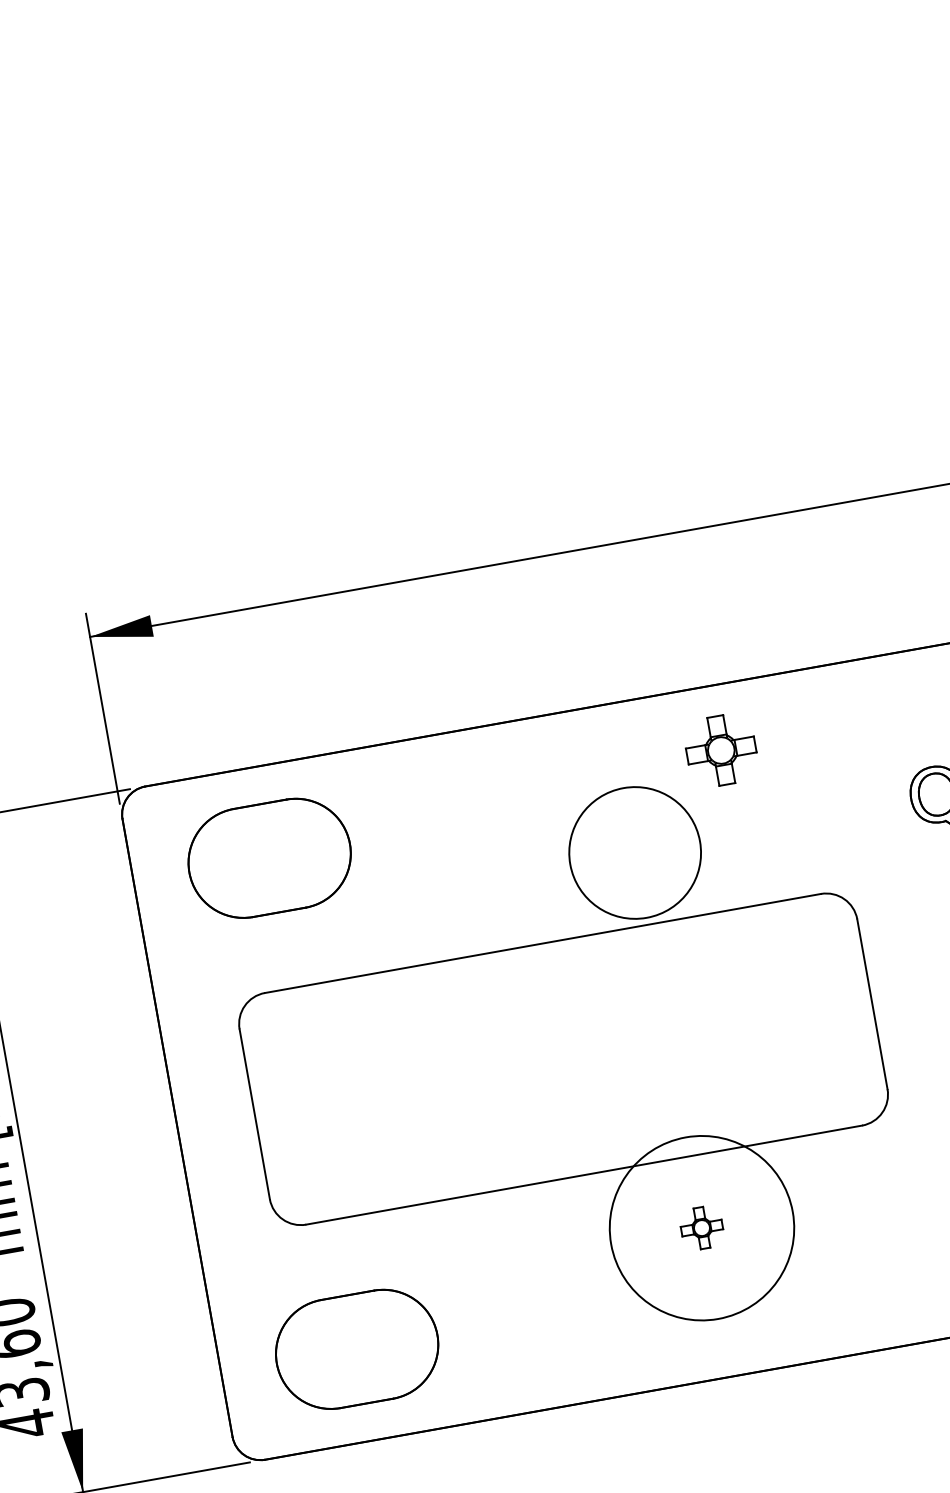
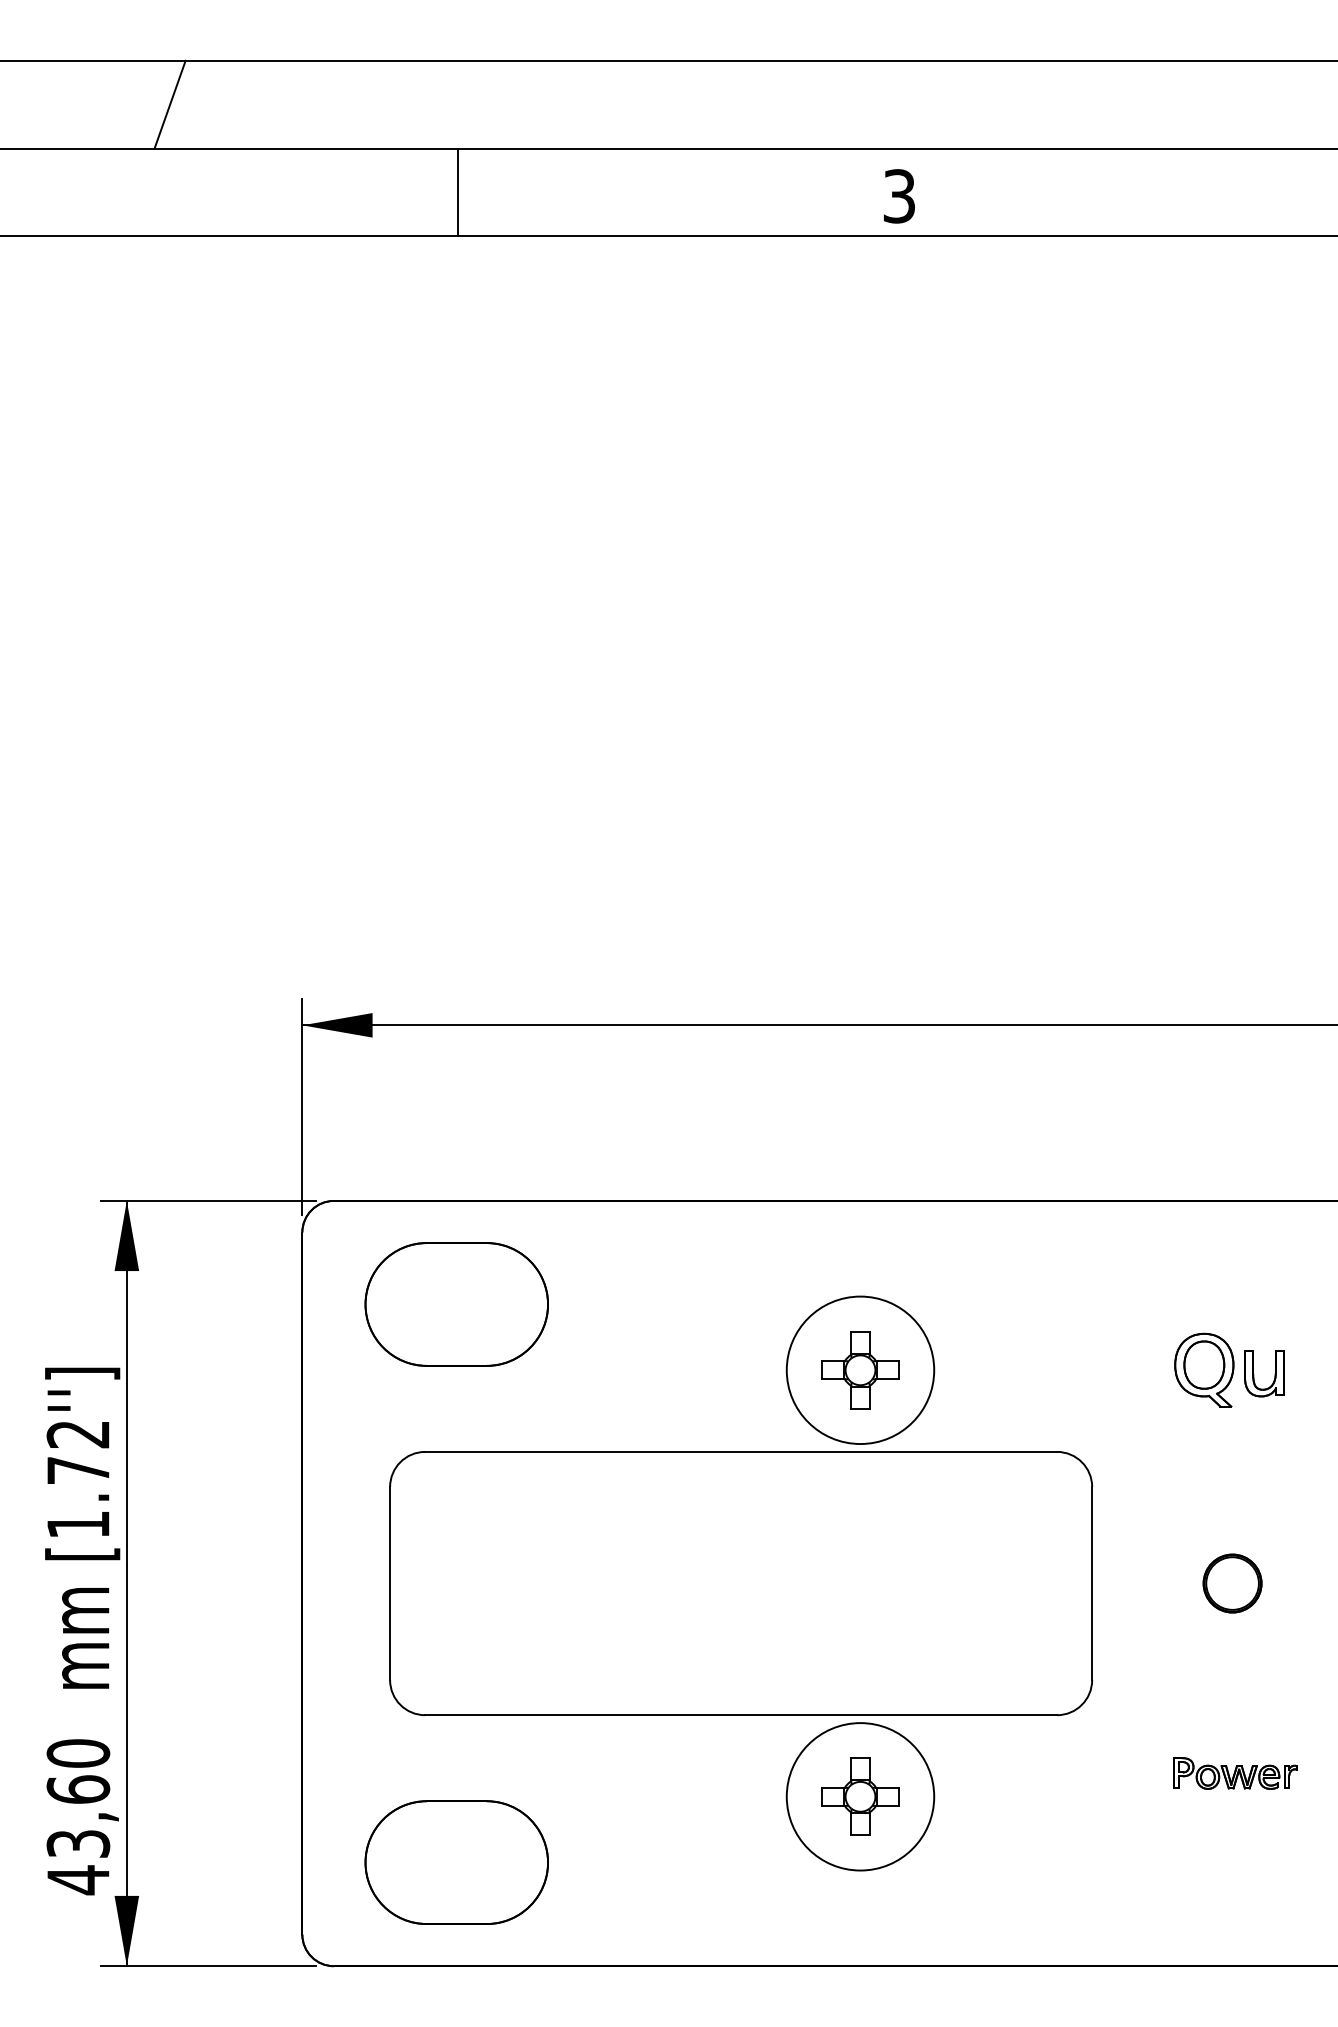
part: (721, 750) -> (860, 1370), moved
circle: (701, 1227) -> (860, 1796), size x0.71
part: (701, 1227) -> (860, 1796), size x1.67

